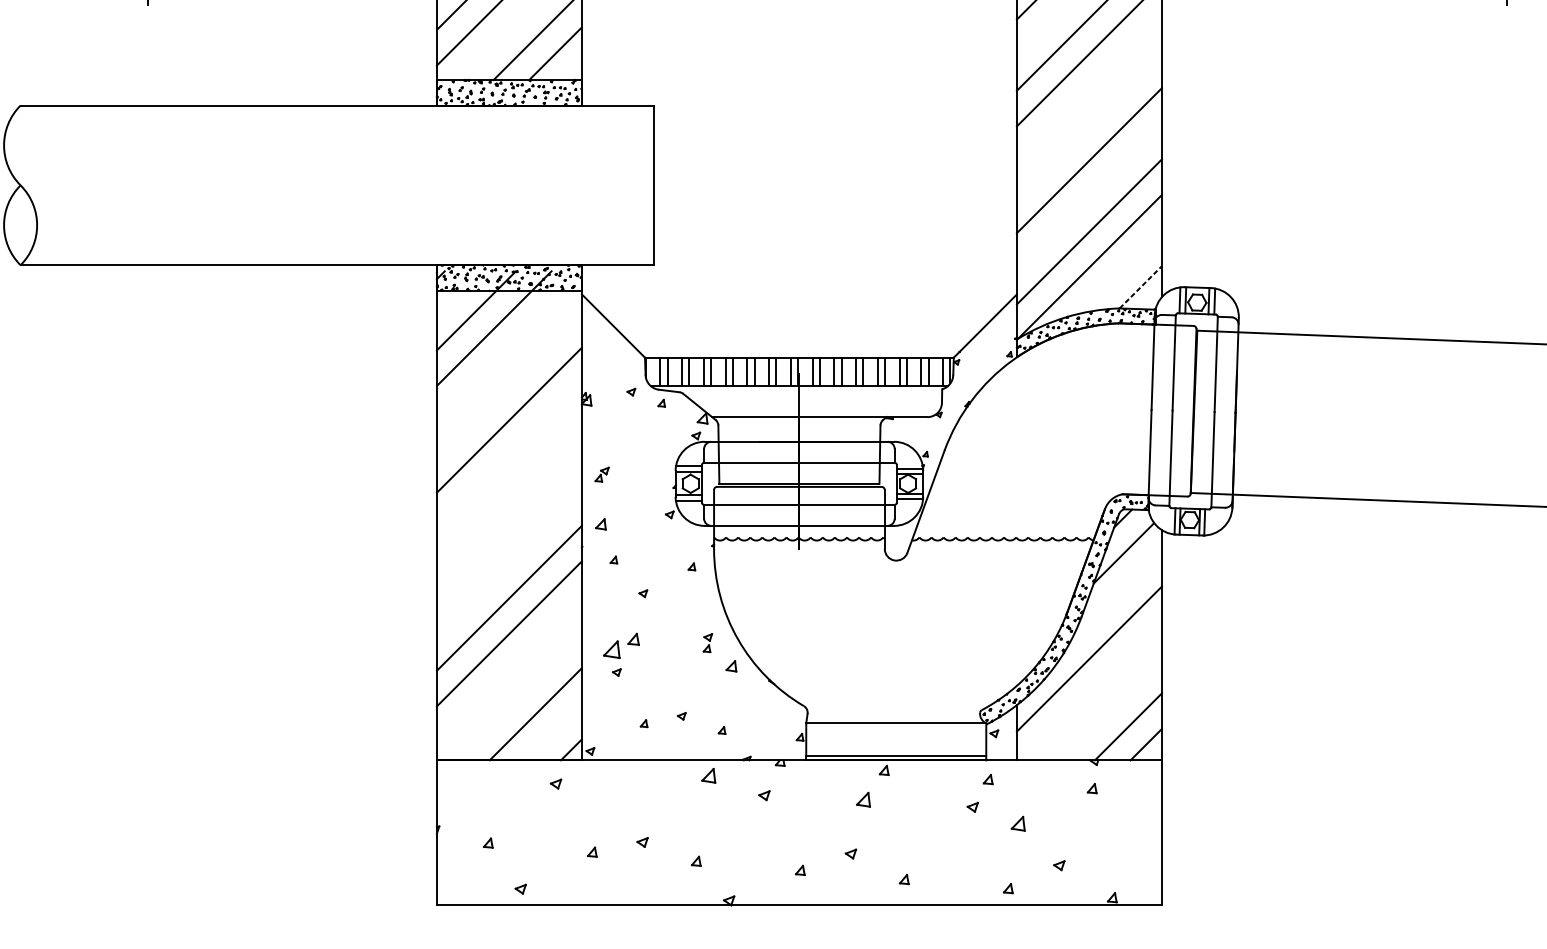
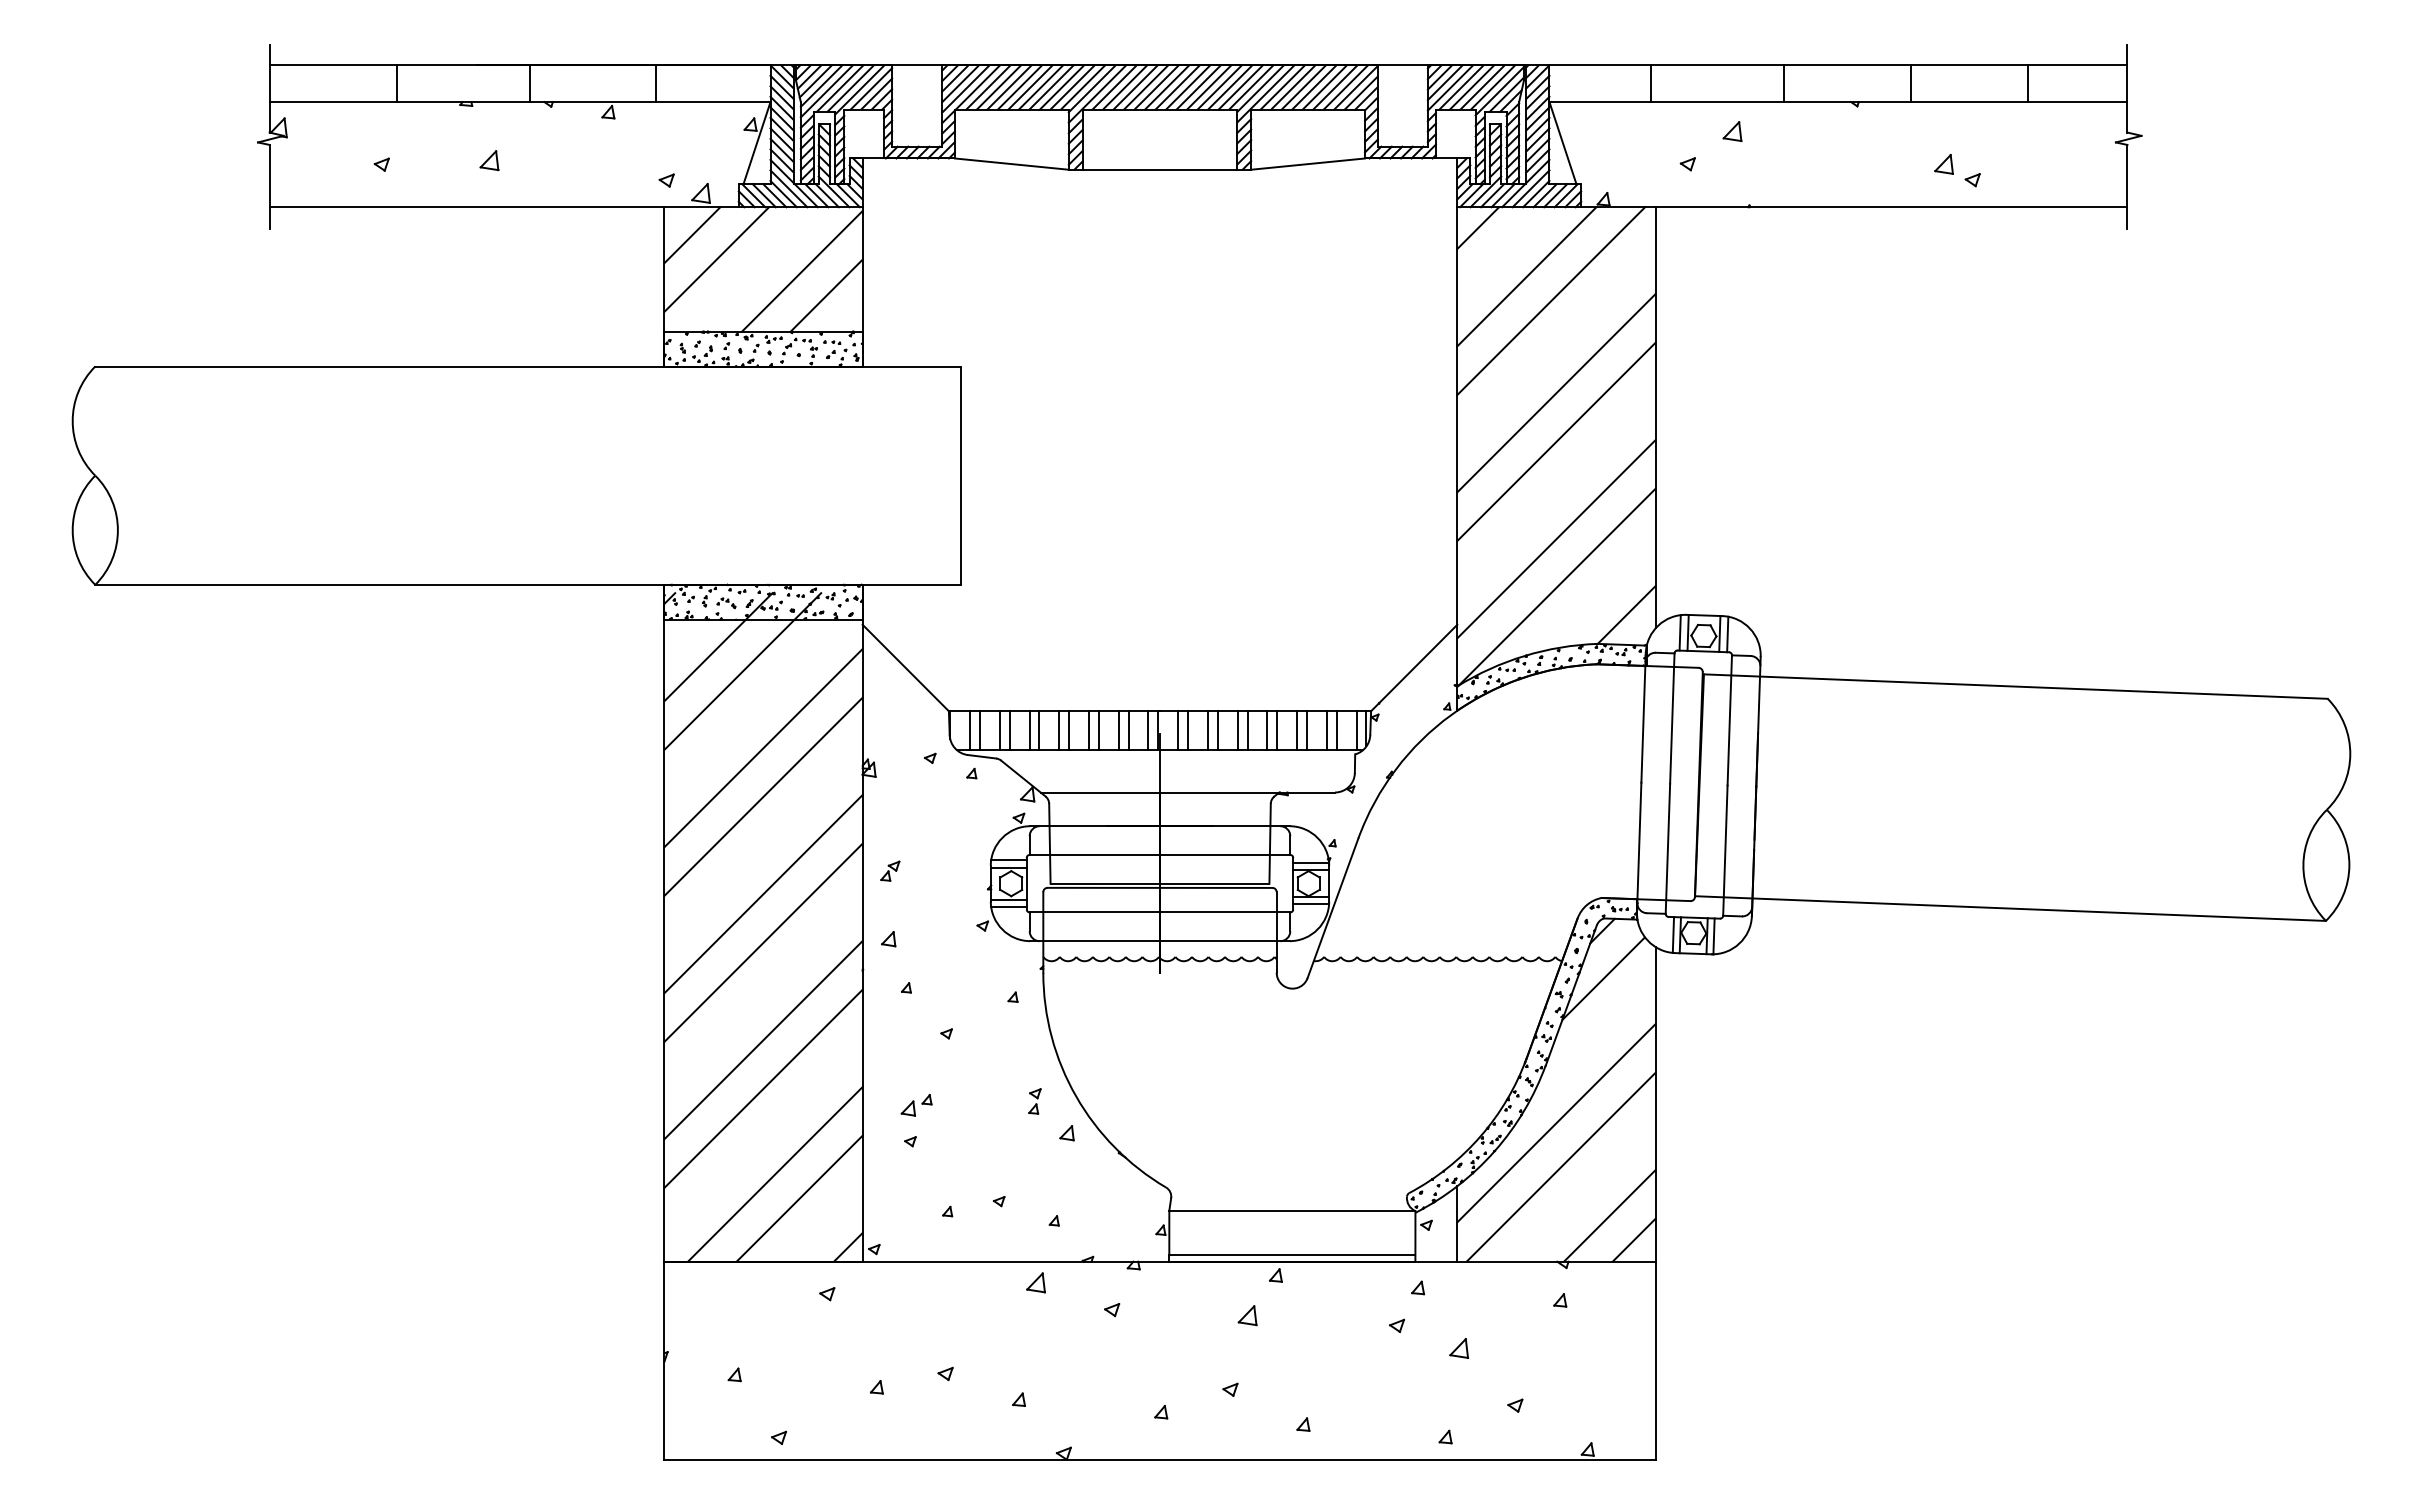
line: (1089, 125) -> (1556, 393), added
line: (1140, 287) -> (1626, 615), dashed -> solid
line: (509, 384) -> (763, 748), added
line: (509, 491) -> (763, 894), added
line: (509, 526) -> (763, 942), added
part: (621, 646) -> (916, 1105), size x0.62
line: (1092, 690) -> (1560, 1166), added
line: (517, 696) -> (774, 1174), added

